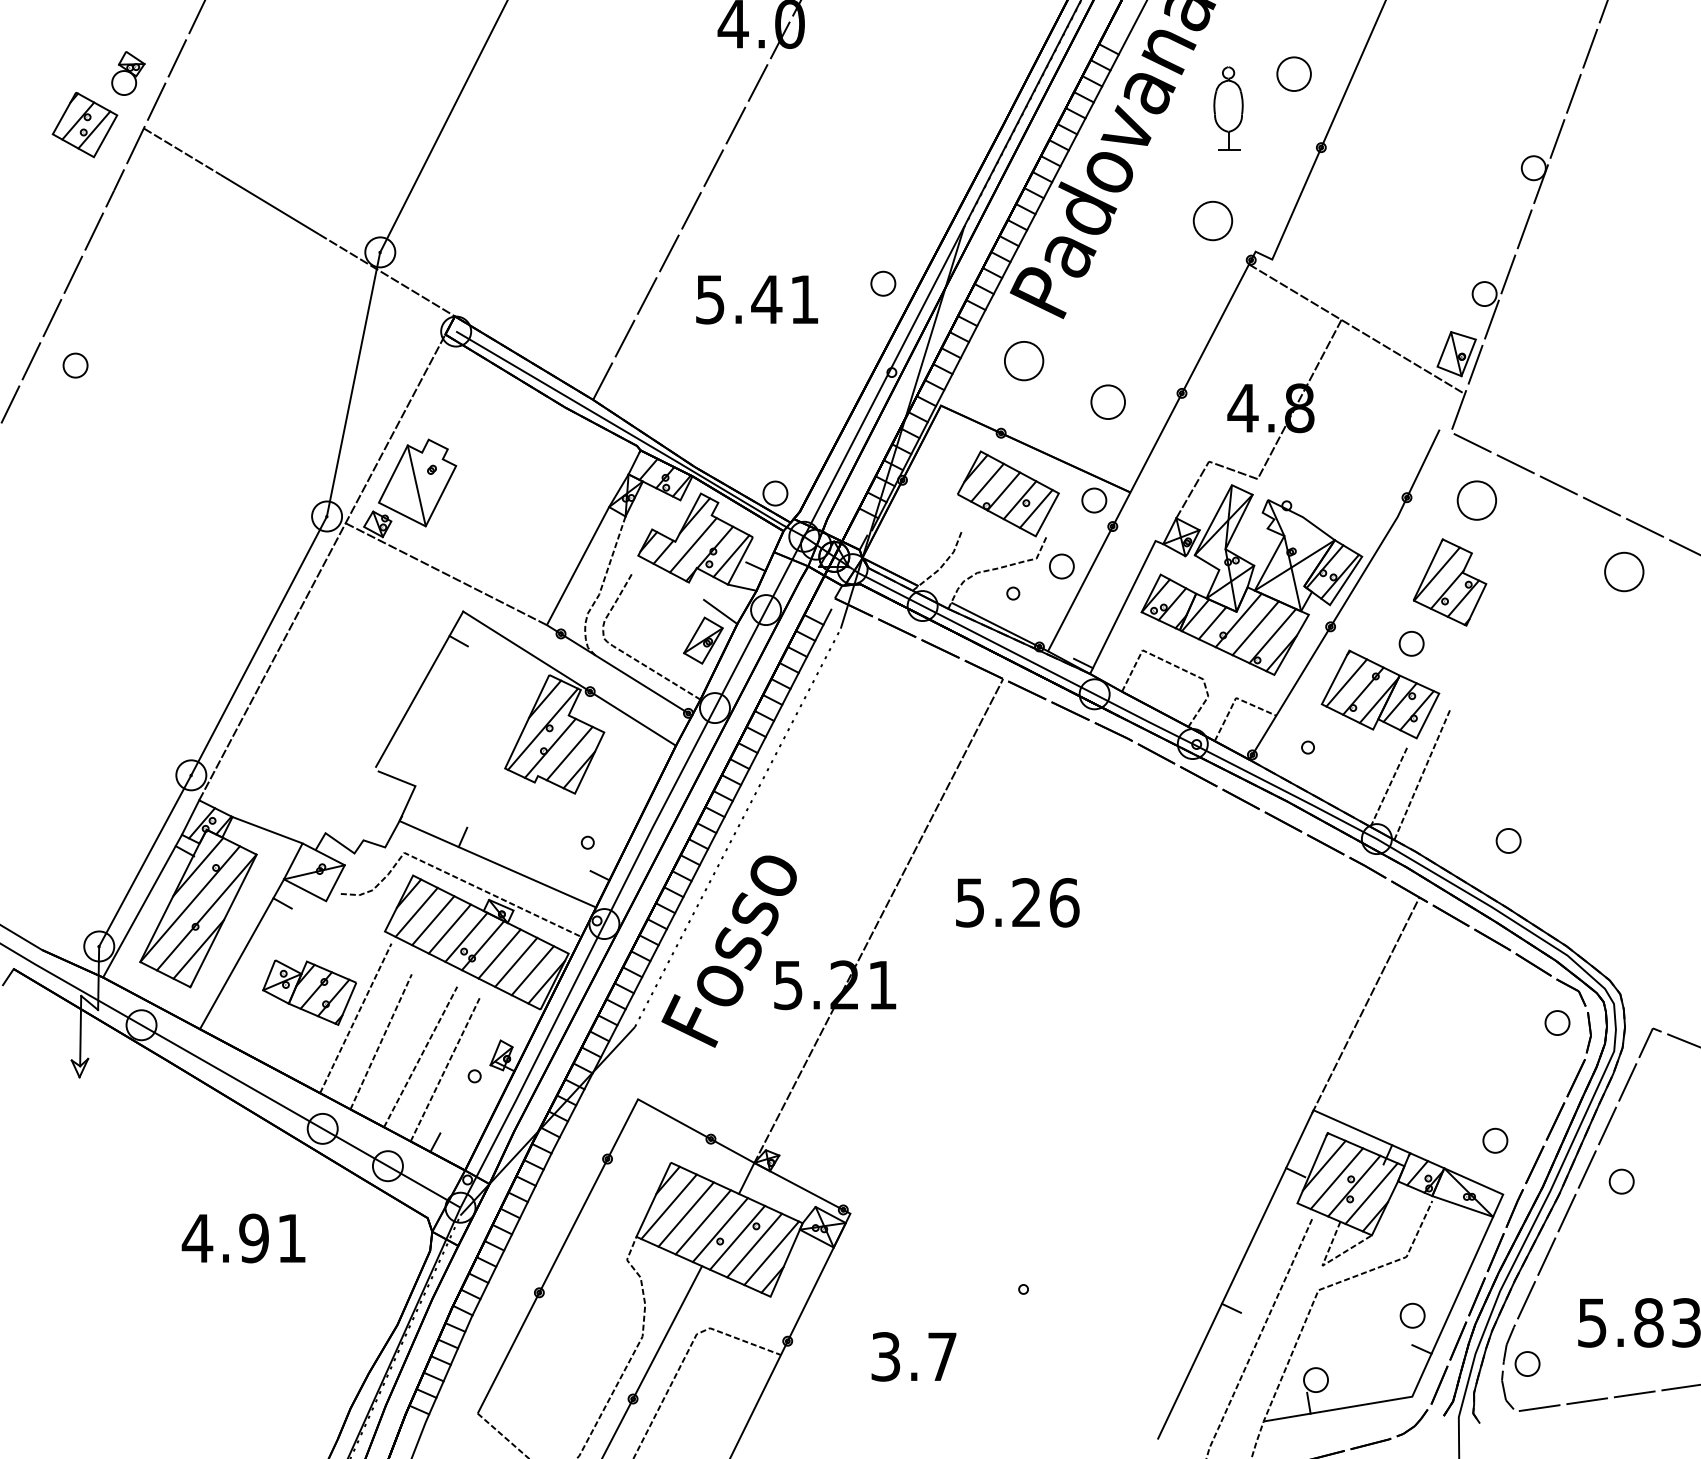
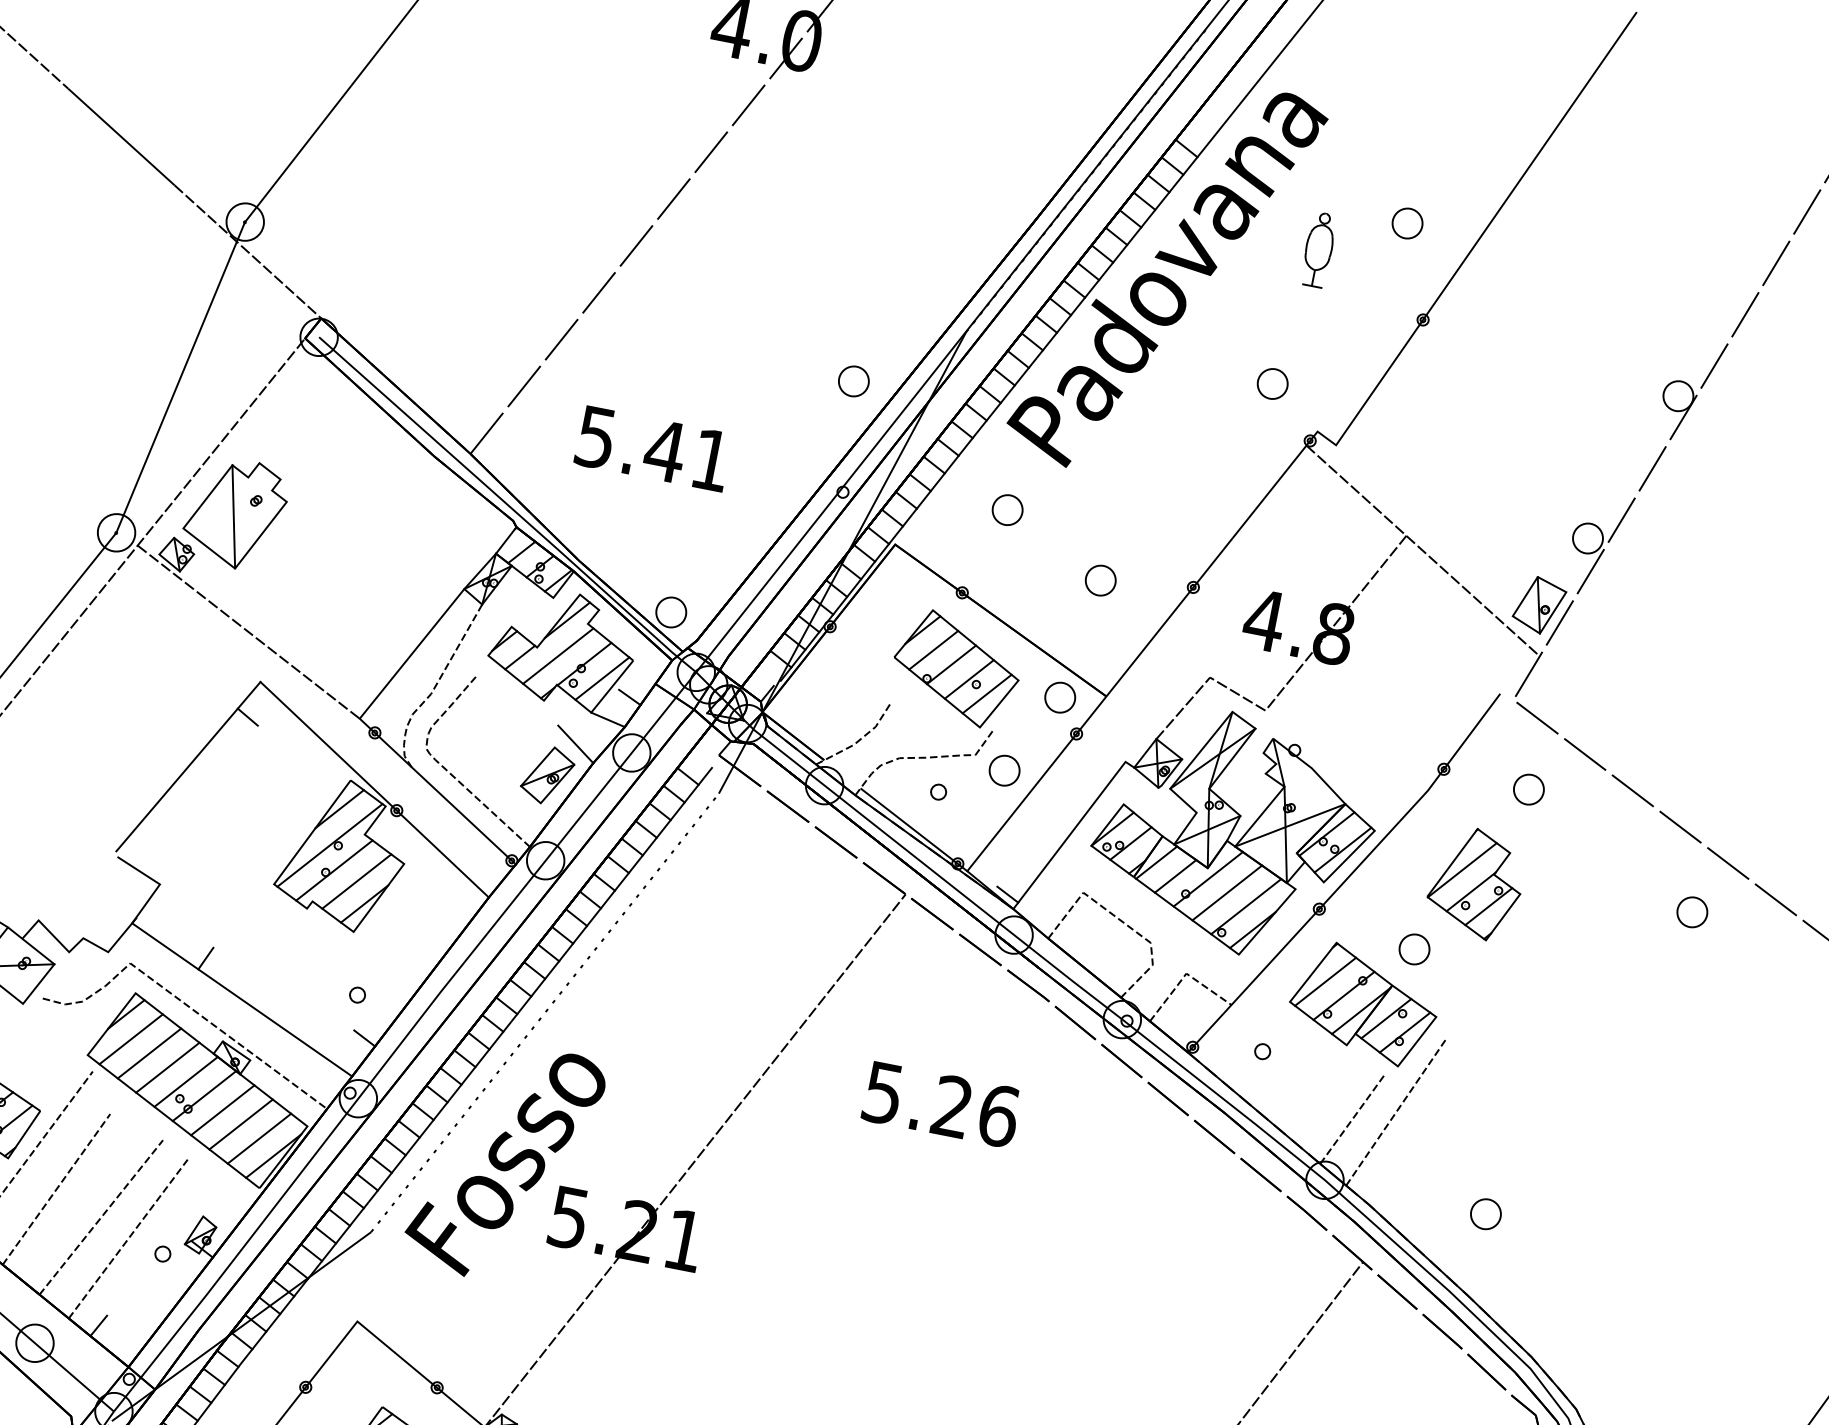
part: (1294, 74) -> (1407, 223), size x0.71
part: (1228, 108) -> (1318, 249), size x0.71
part: (1212, 221) -> (1272, 384), size x0.62
text: (757, 299) -> (653, 448), moved
part: (1023, 361) -> (1006, 510), size x0.62
part: (1107, 402) -> (1099, 580), size x0.71
part: (1476, 500) -> (1528, 789), size x0.62
part: (1624, 571) -> (1692, 911), size x0.62
text: (1017, 902) -> (941, 1104), moved

